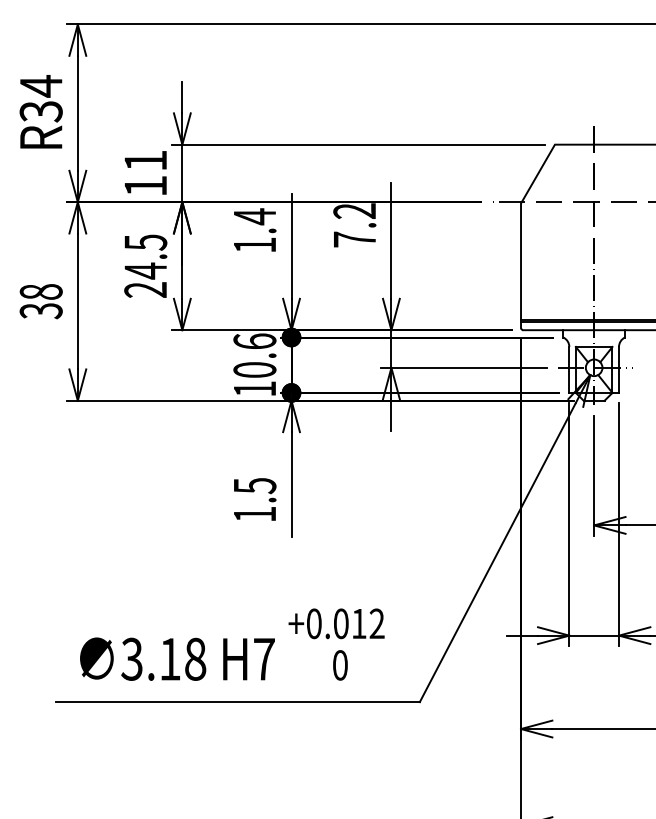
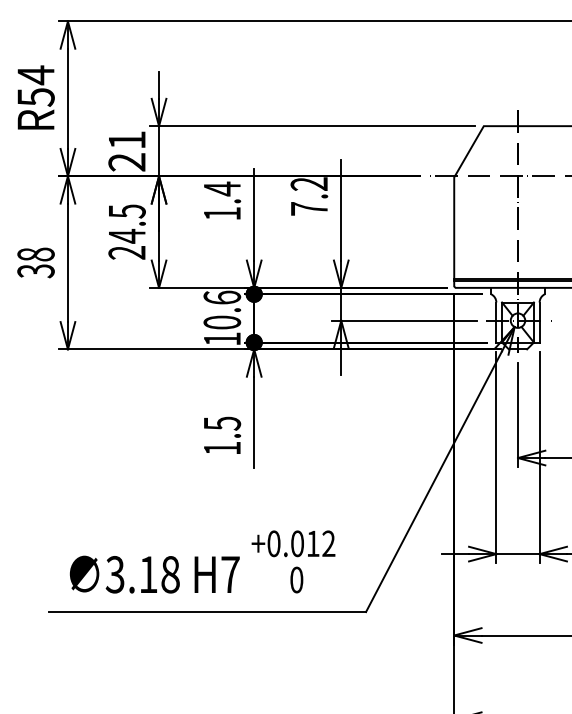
text: (40, 111) -> (35, 97), R34 -> R54
text: (145, 186) -> (126, 162), 11 -> 21

